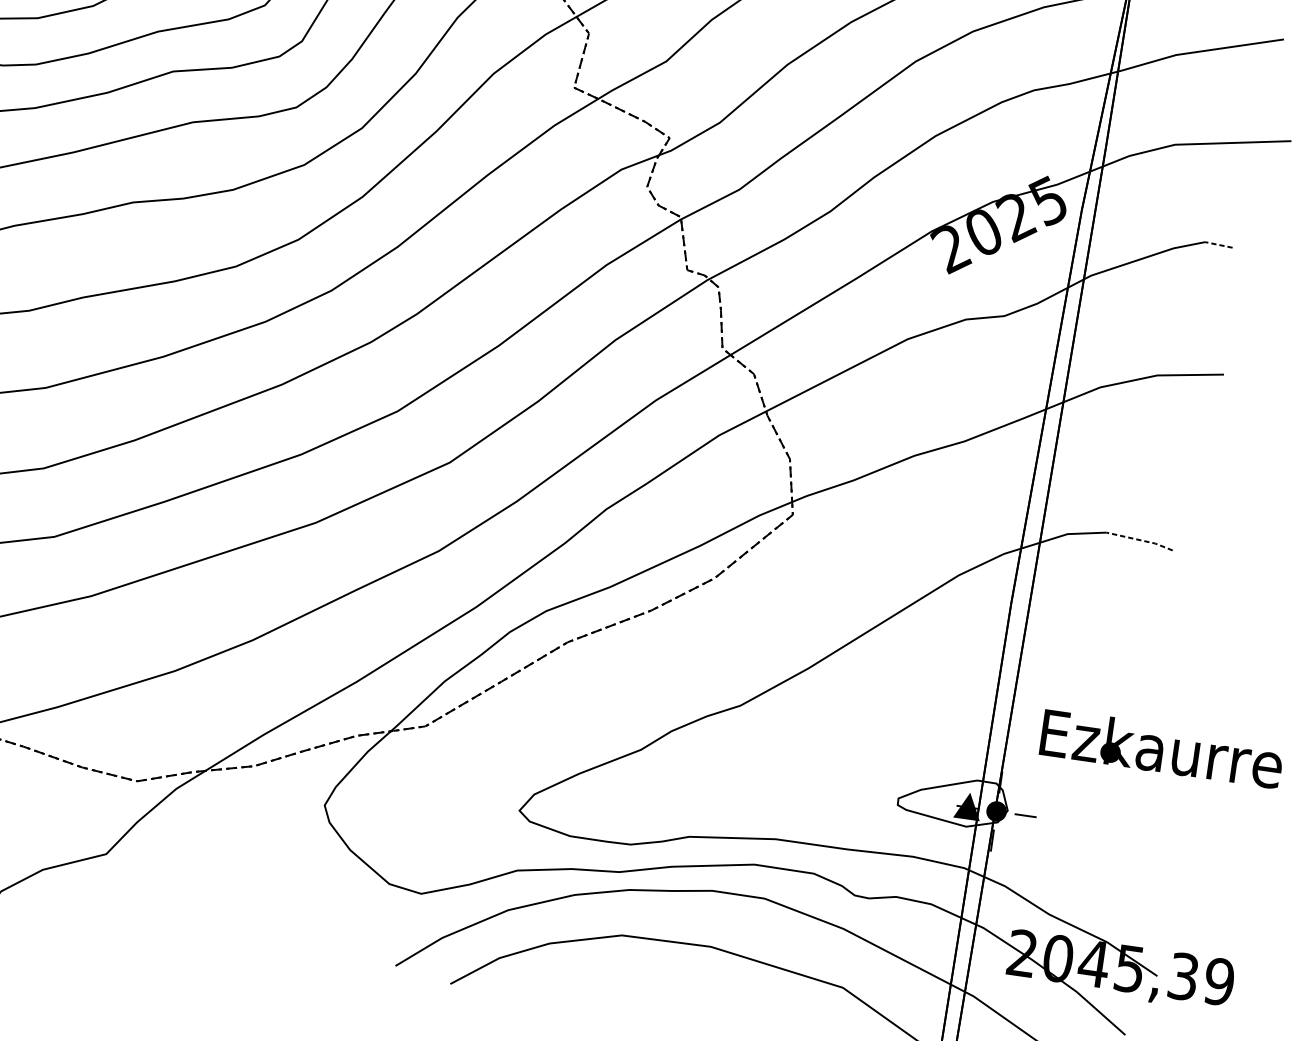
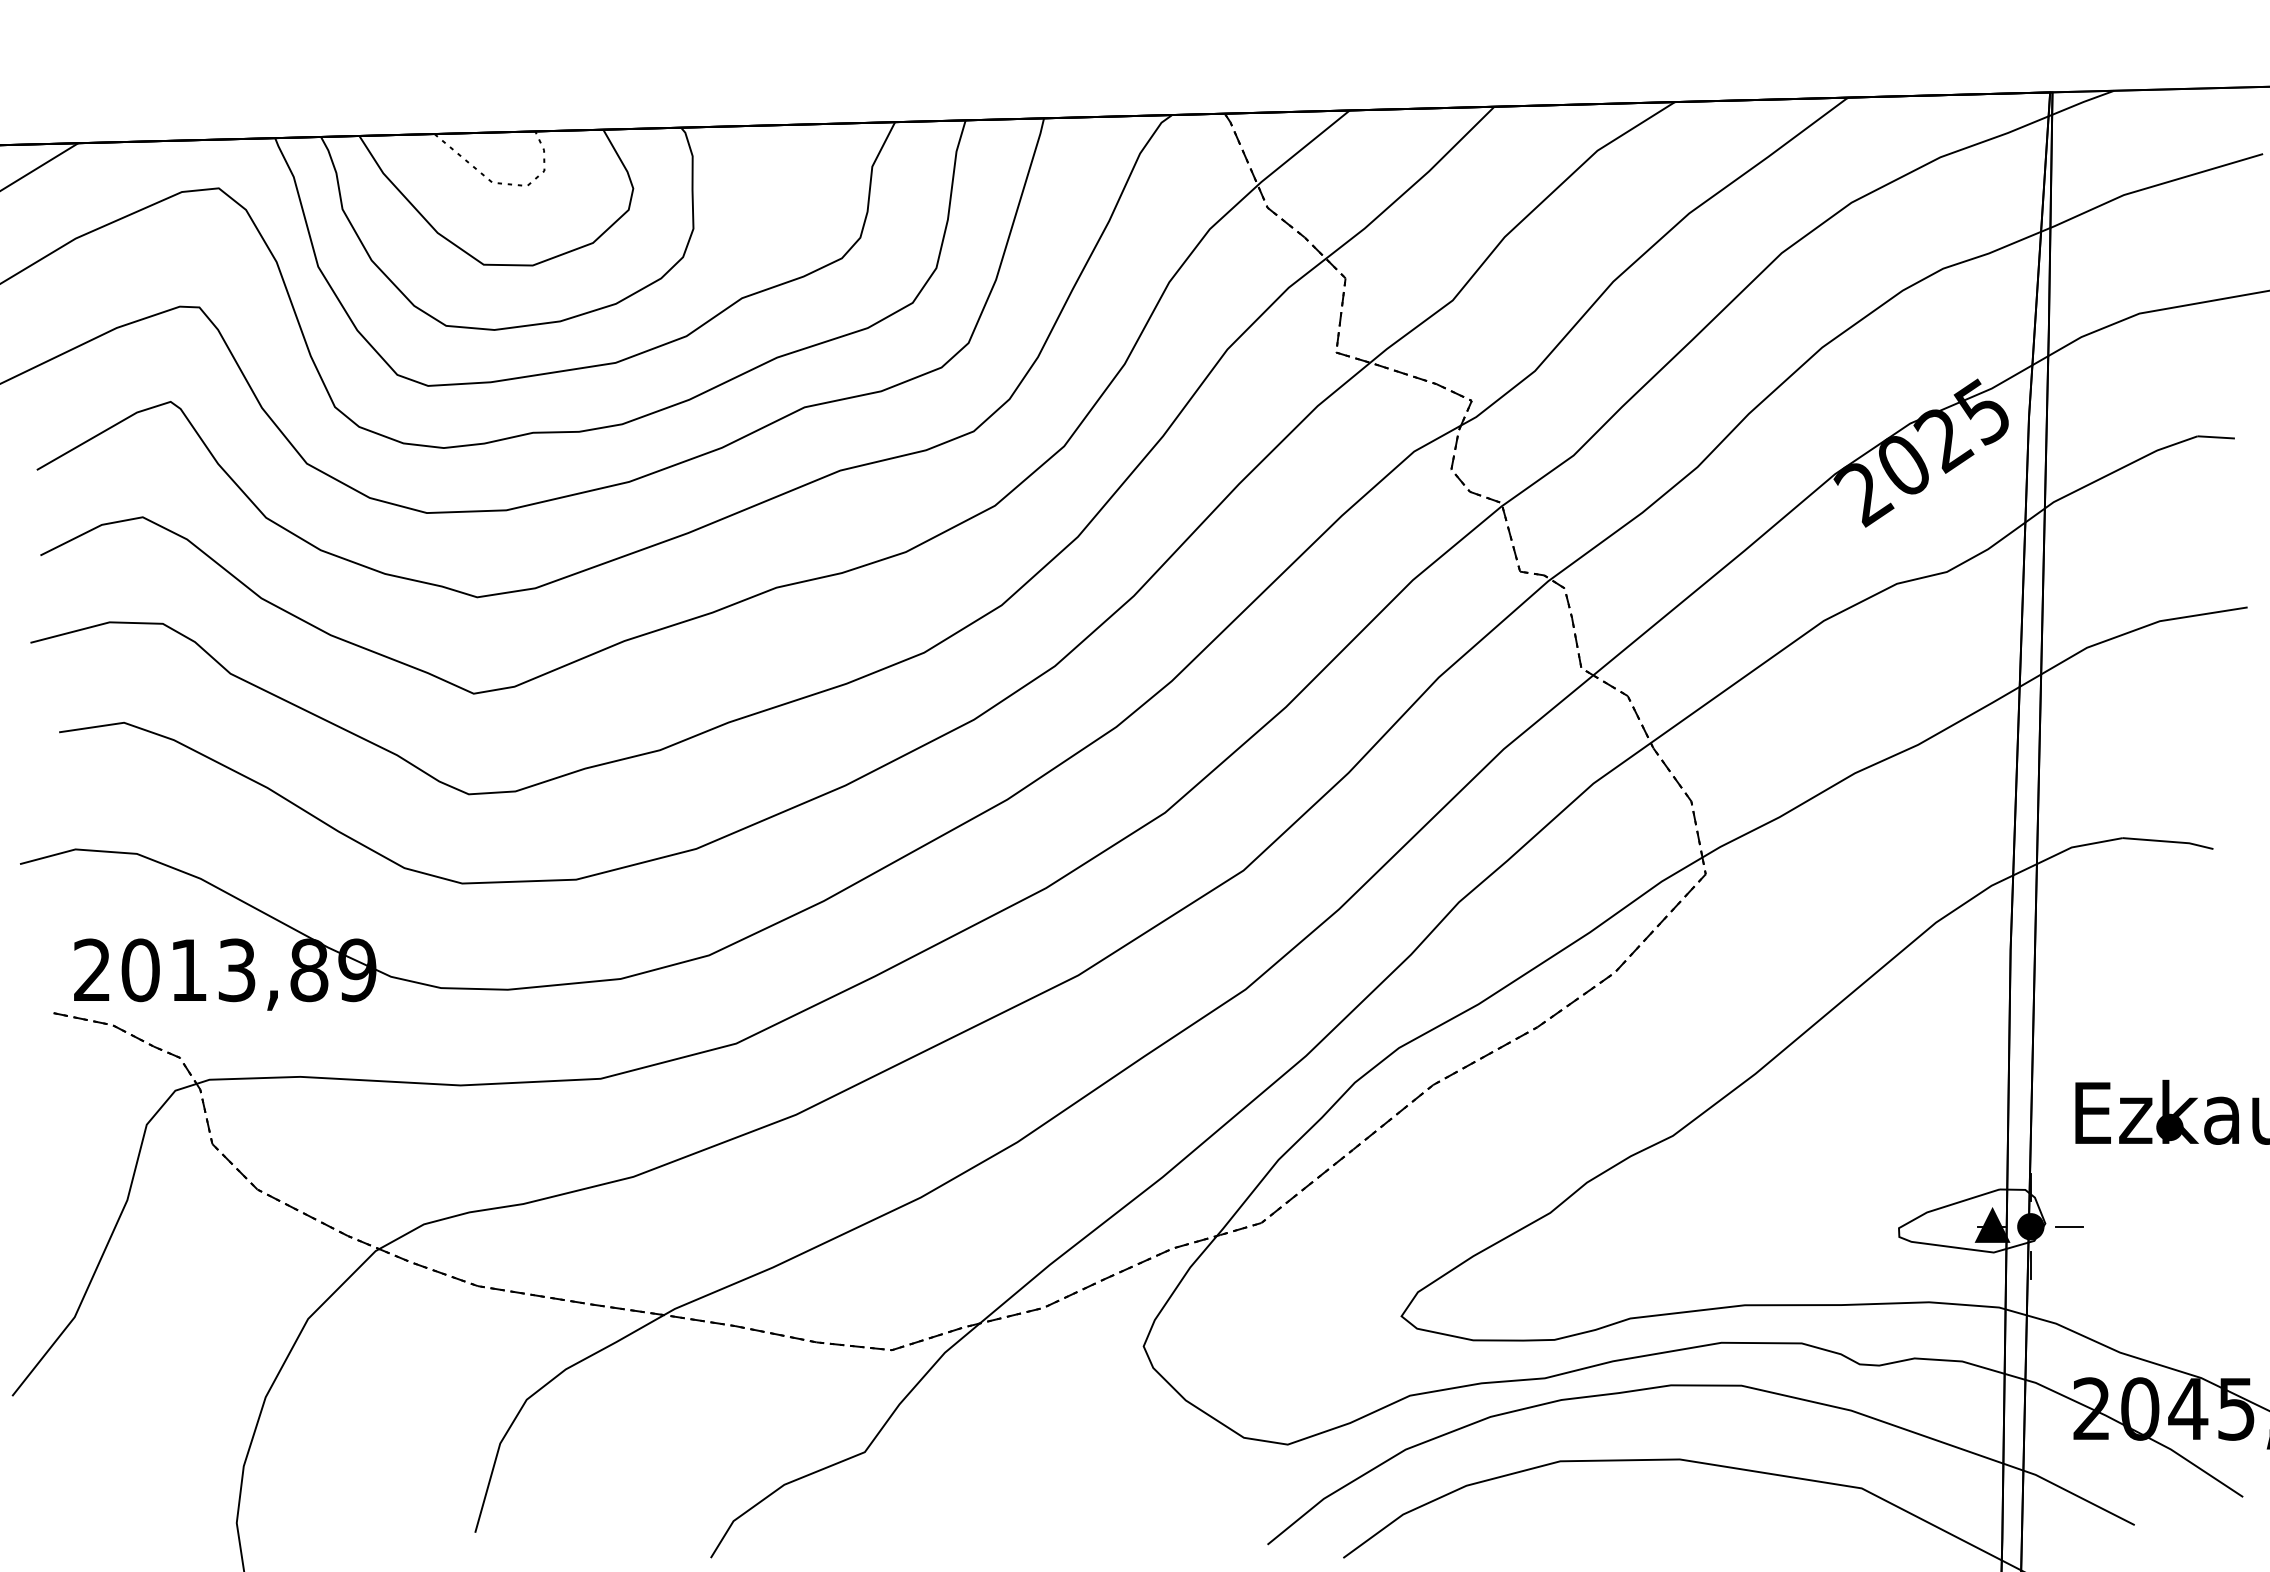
line: (1219, 245) -> (2216, 437), dashed -> solid
line: (1140, 540) -> (2168, 841), dashed -> solid

